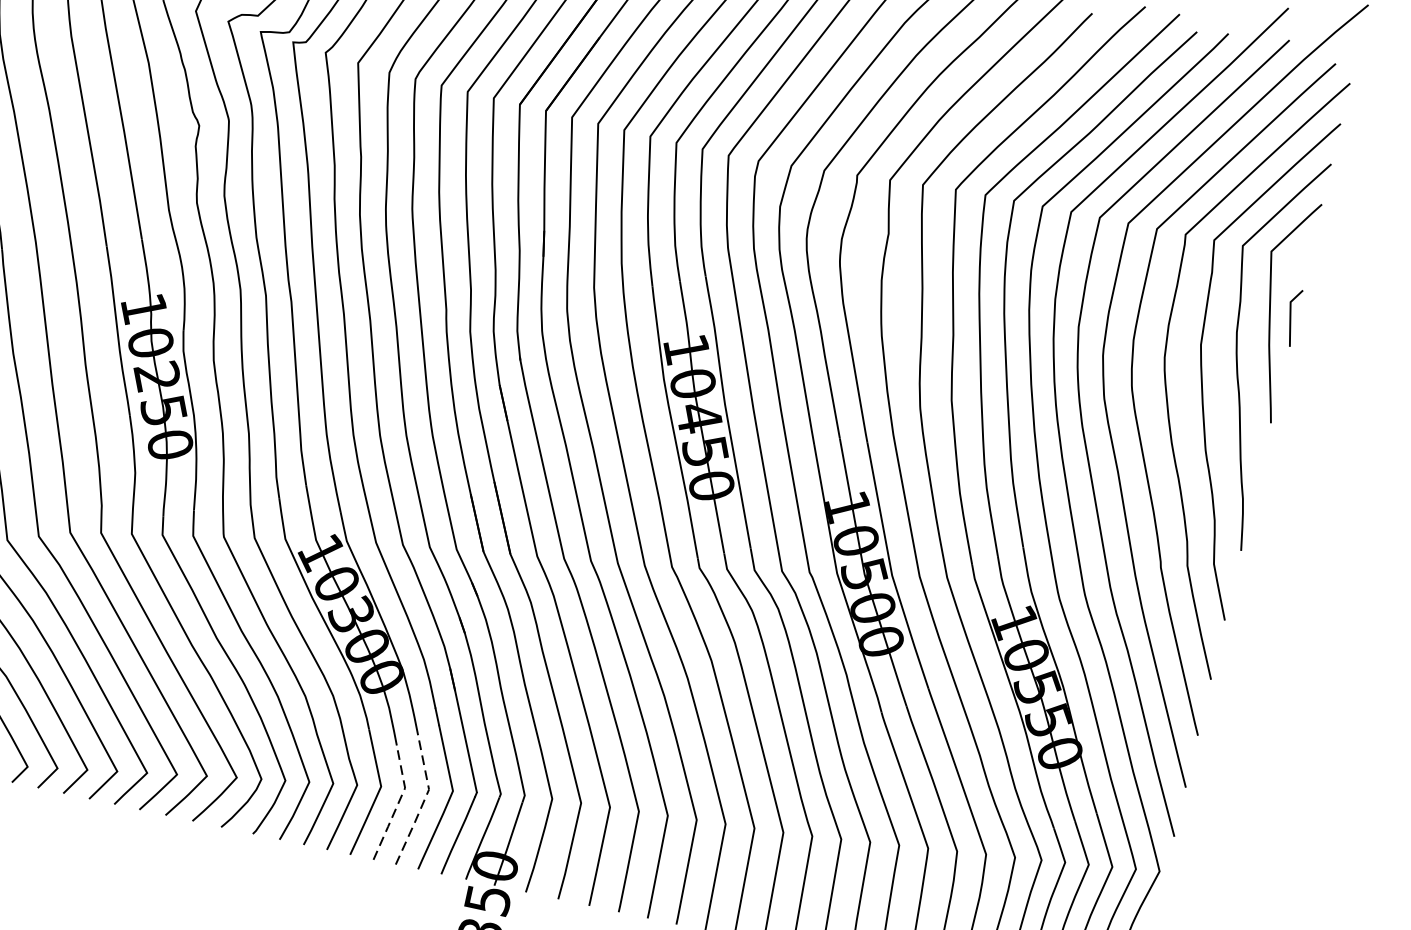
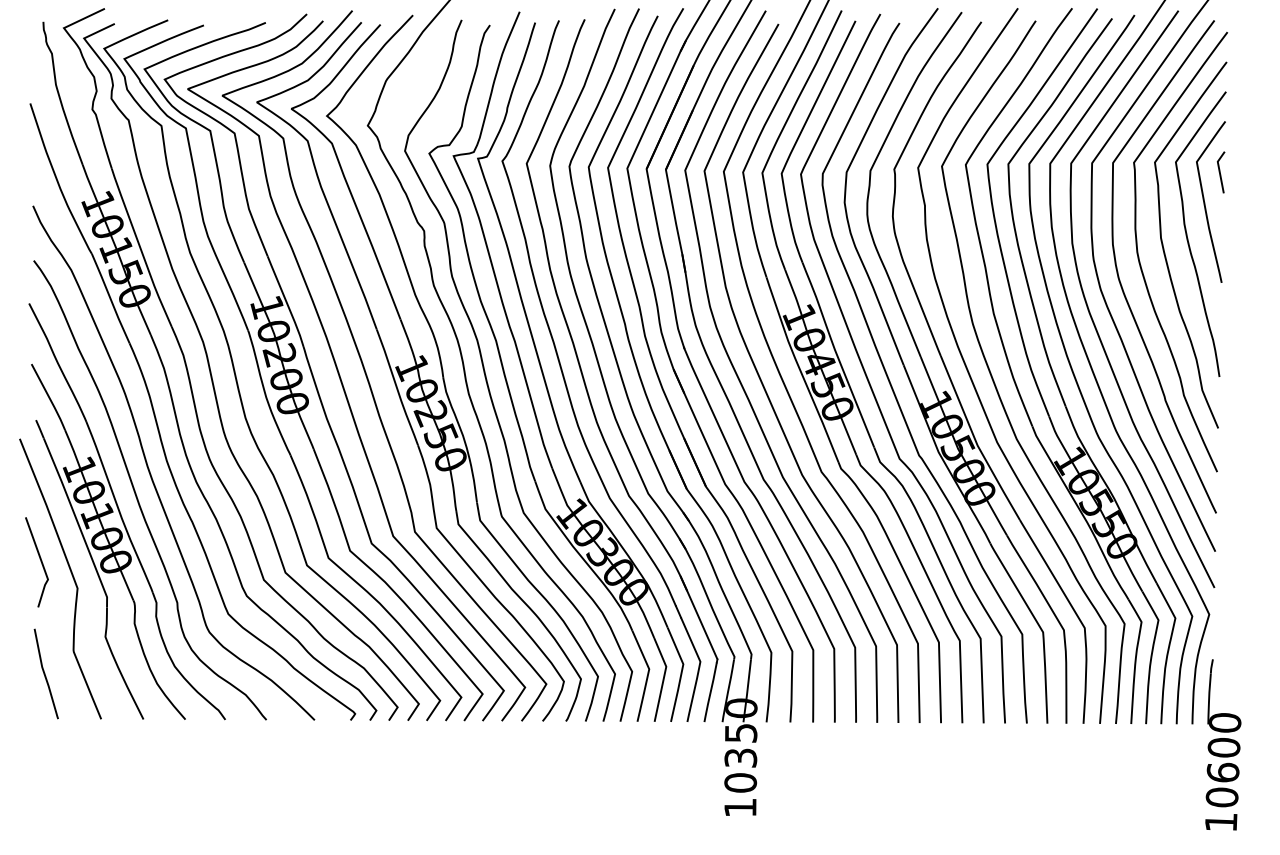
line: (1291, 317) -> (1220, 172), moved
line: (423, 801) -> (681, 673), dashed -> solid
line: (397, 803) -> (663, 678), dashed -> solid

